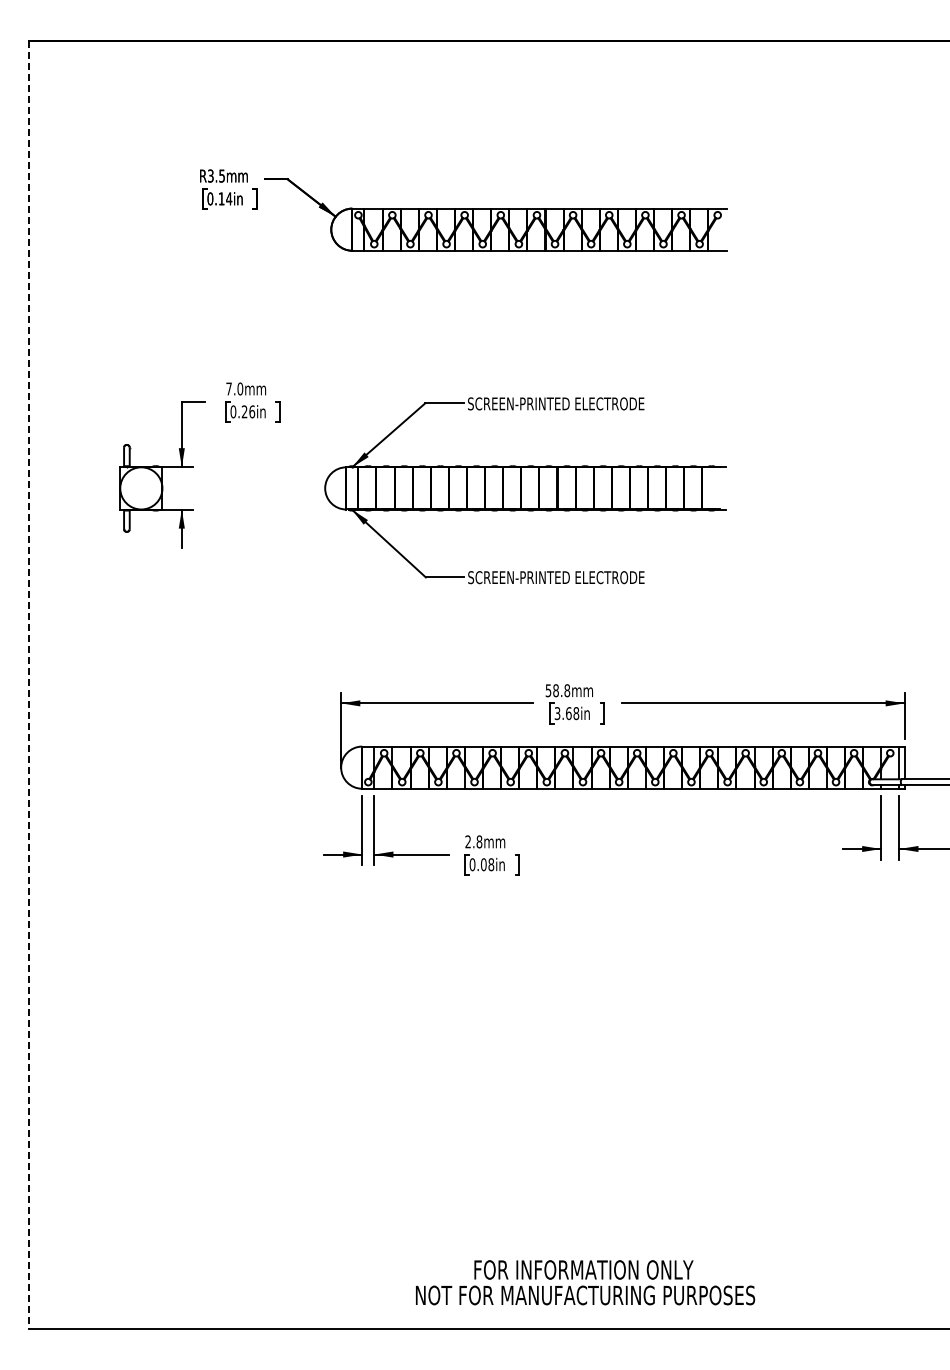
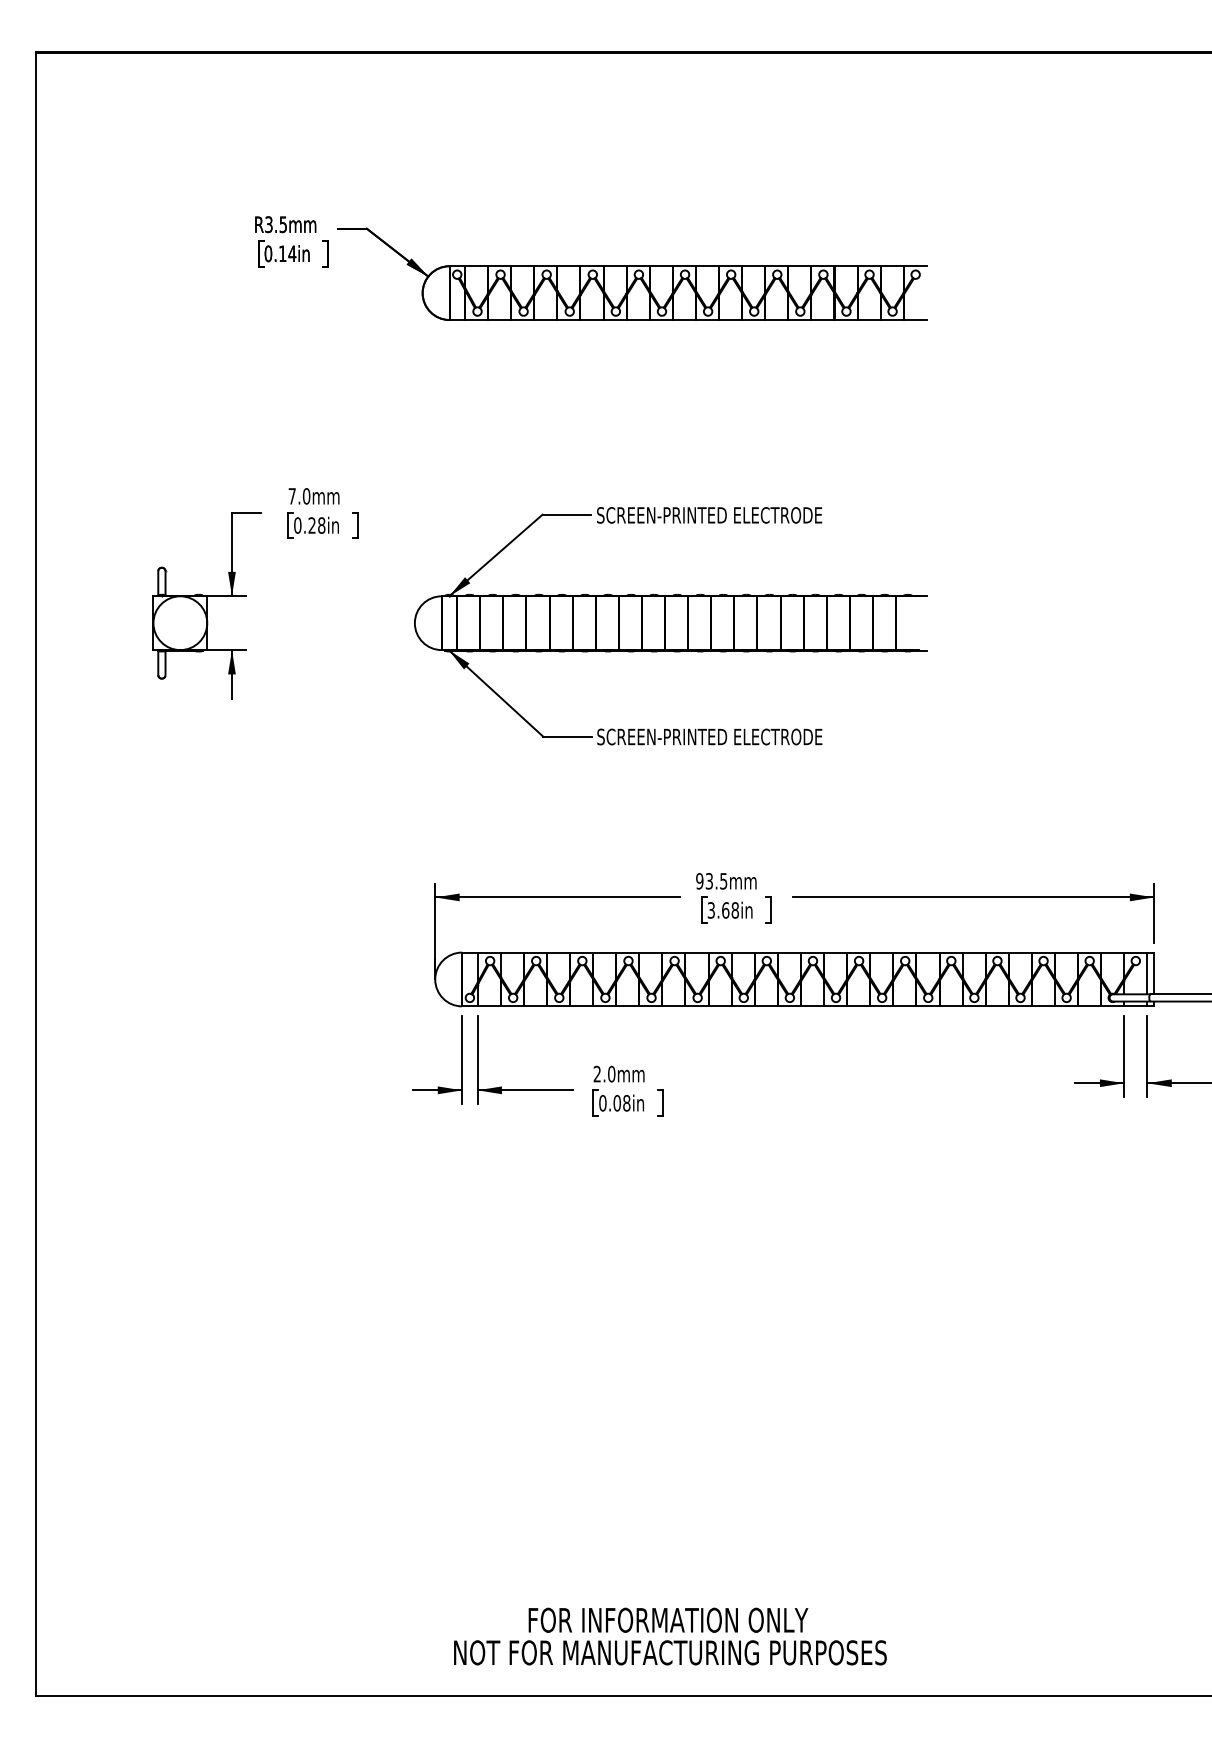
text: (252, 411) -> (322, 525), 0.26in -> 0.28in
line: (28, 684) -> (36, 873), dashed -> solid
text: (557, 690) -> (711, 881), 58.8mm -> 93.5mm
text: (479, 841) -> (611, 1073), 2.8mm -> 2.0mm
text: (585, 1282) -> (670, 1636), moved

